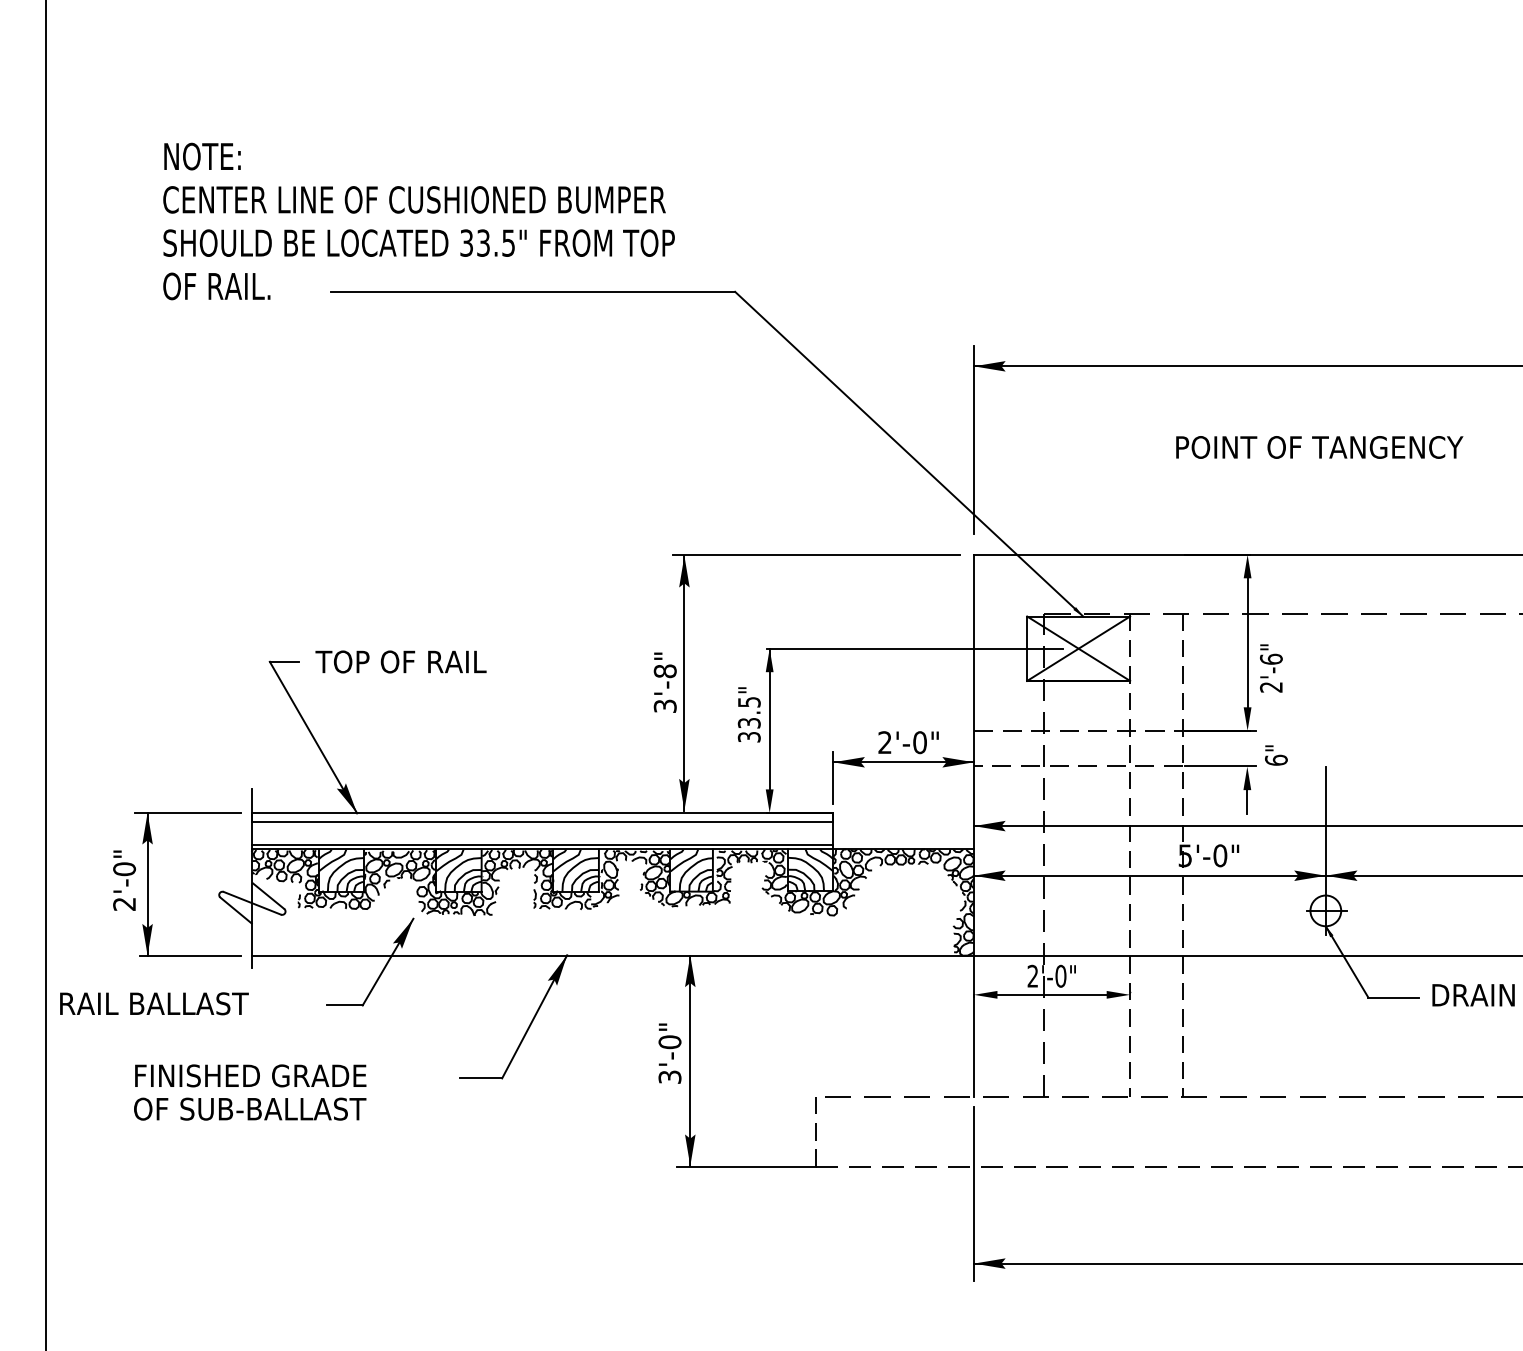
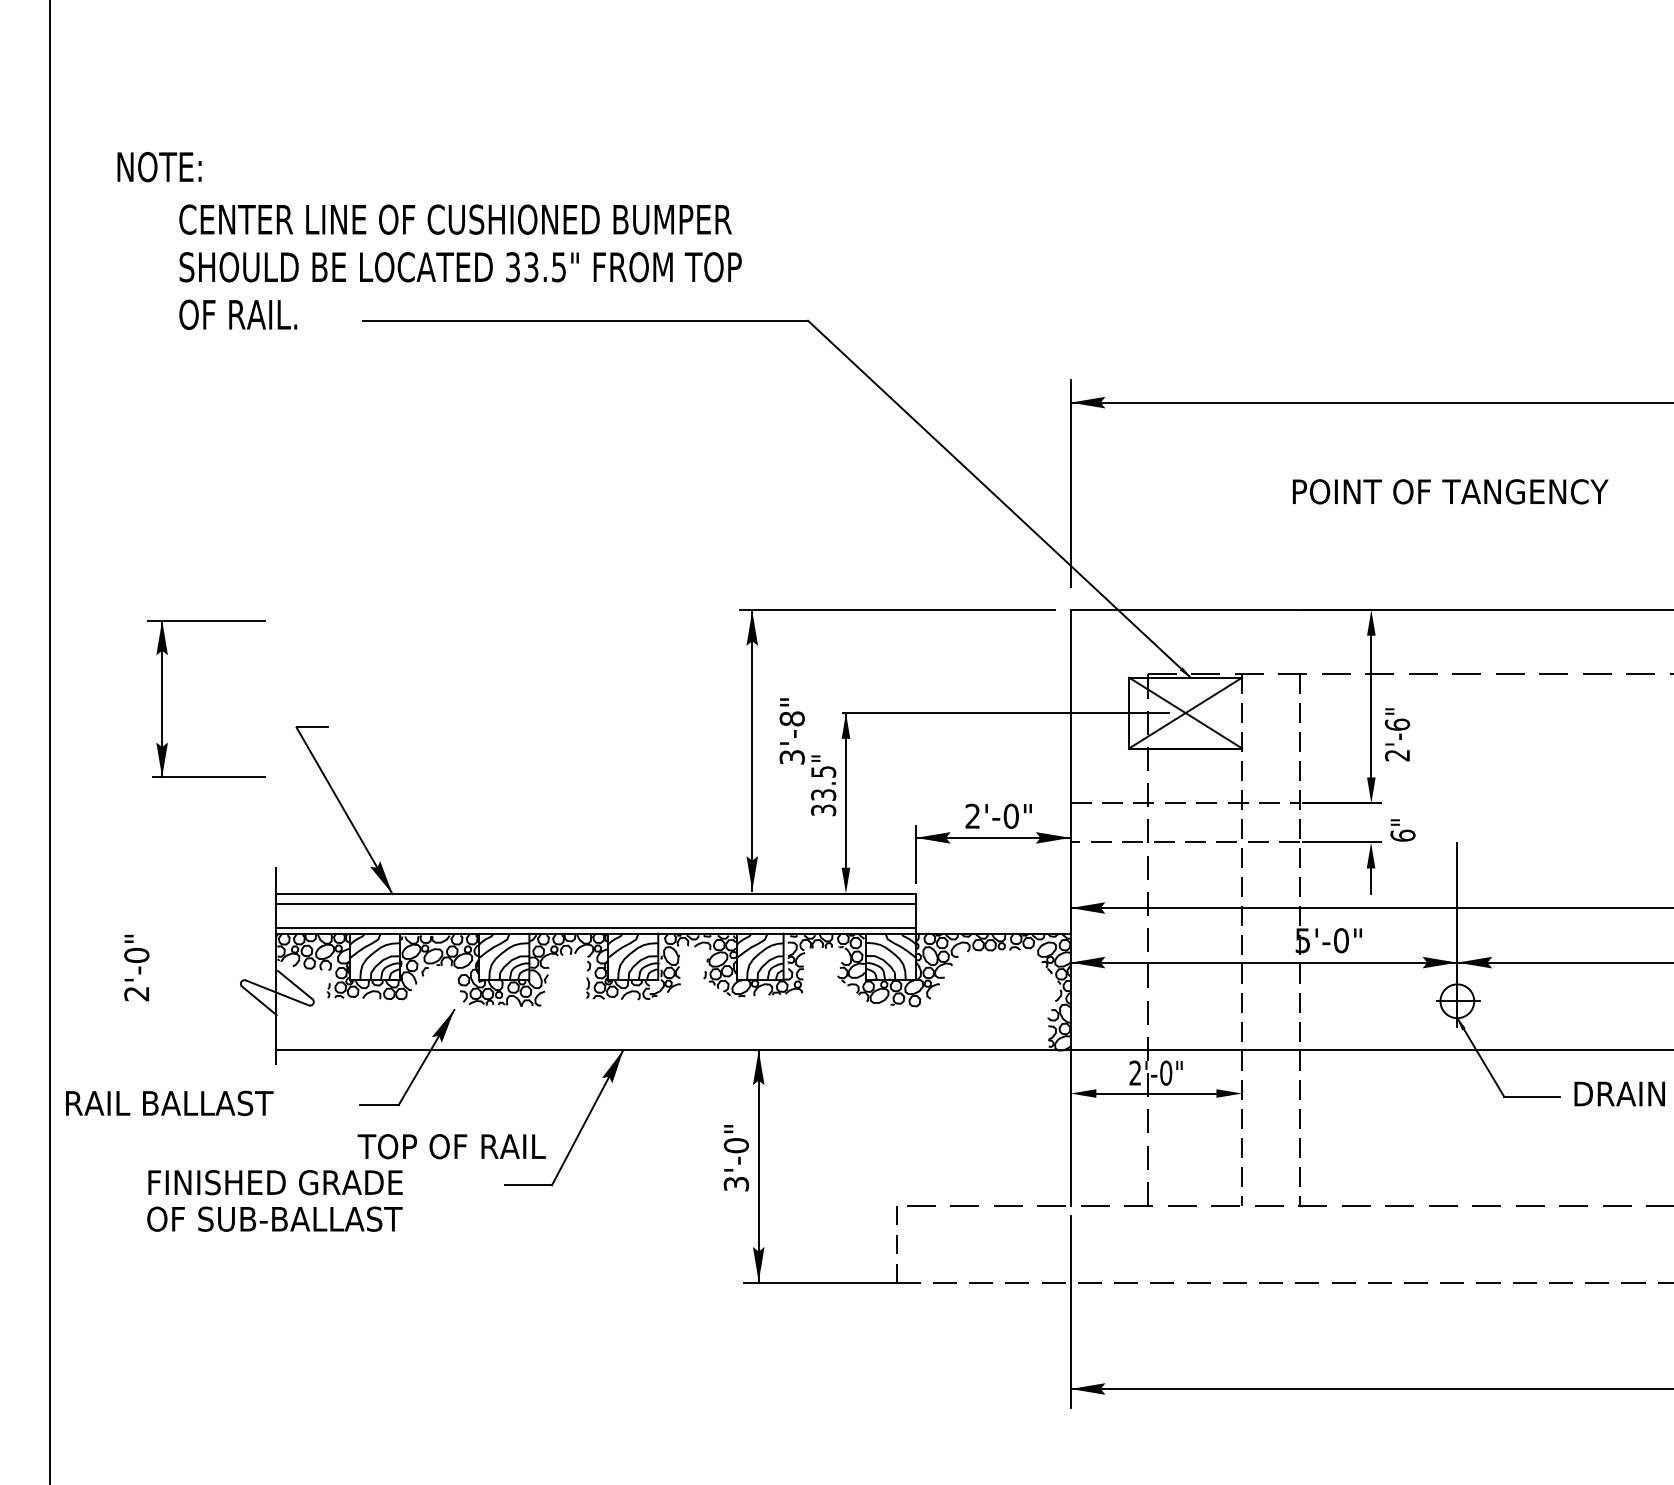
text: (202, 156) -> (159, 167), moved
text: (400, 661) -> (451, 1146), moved
text: (664, 682) -> (791, 731), moved
part: (147, 883) -> (162, 698), moved

